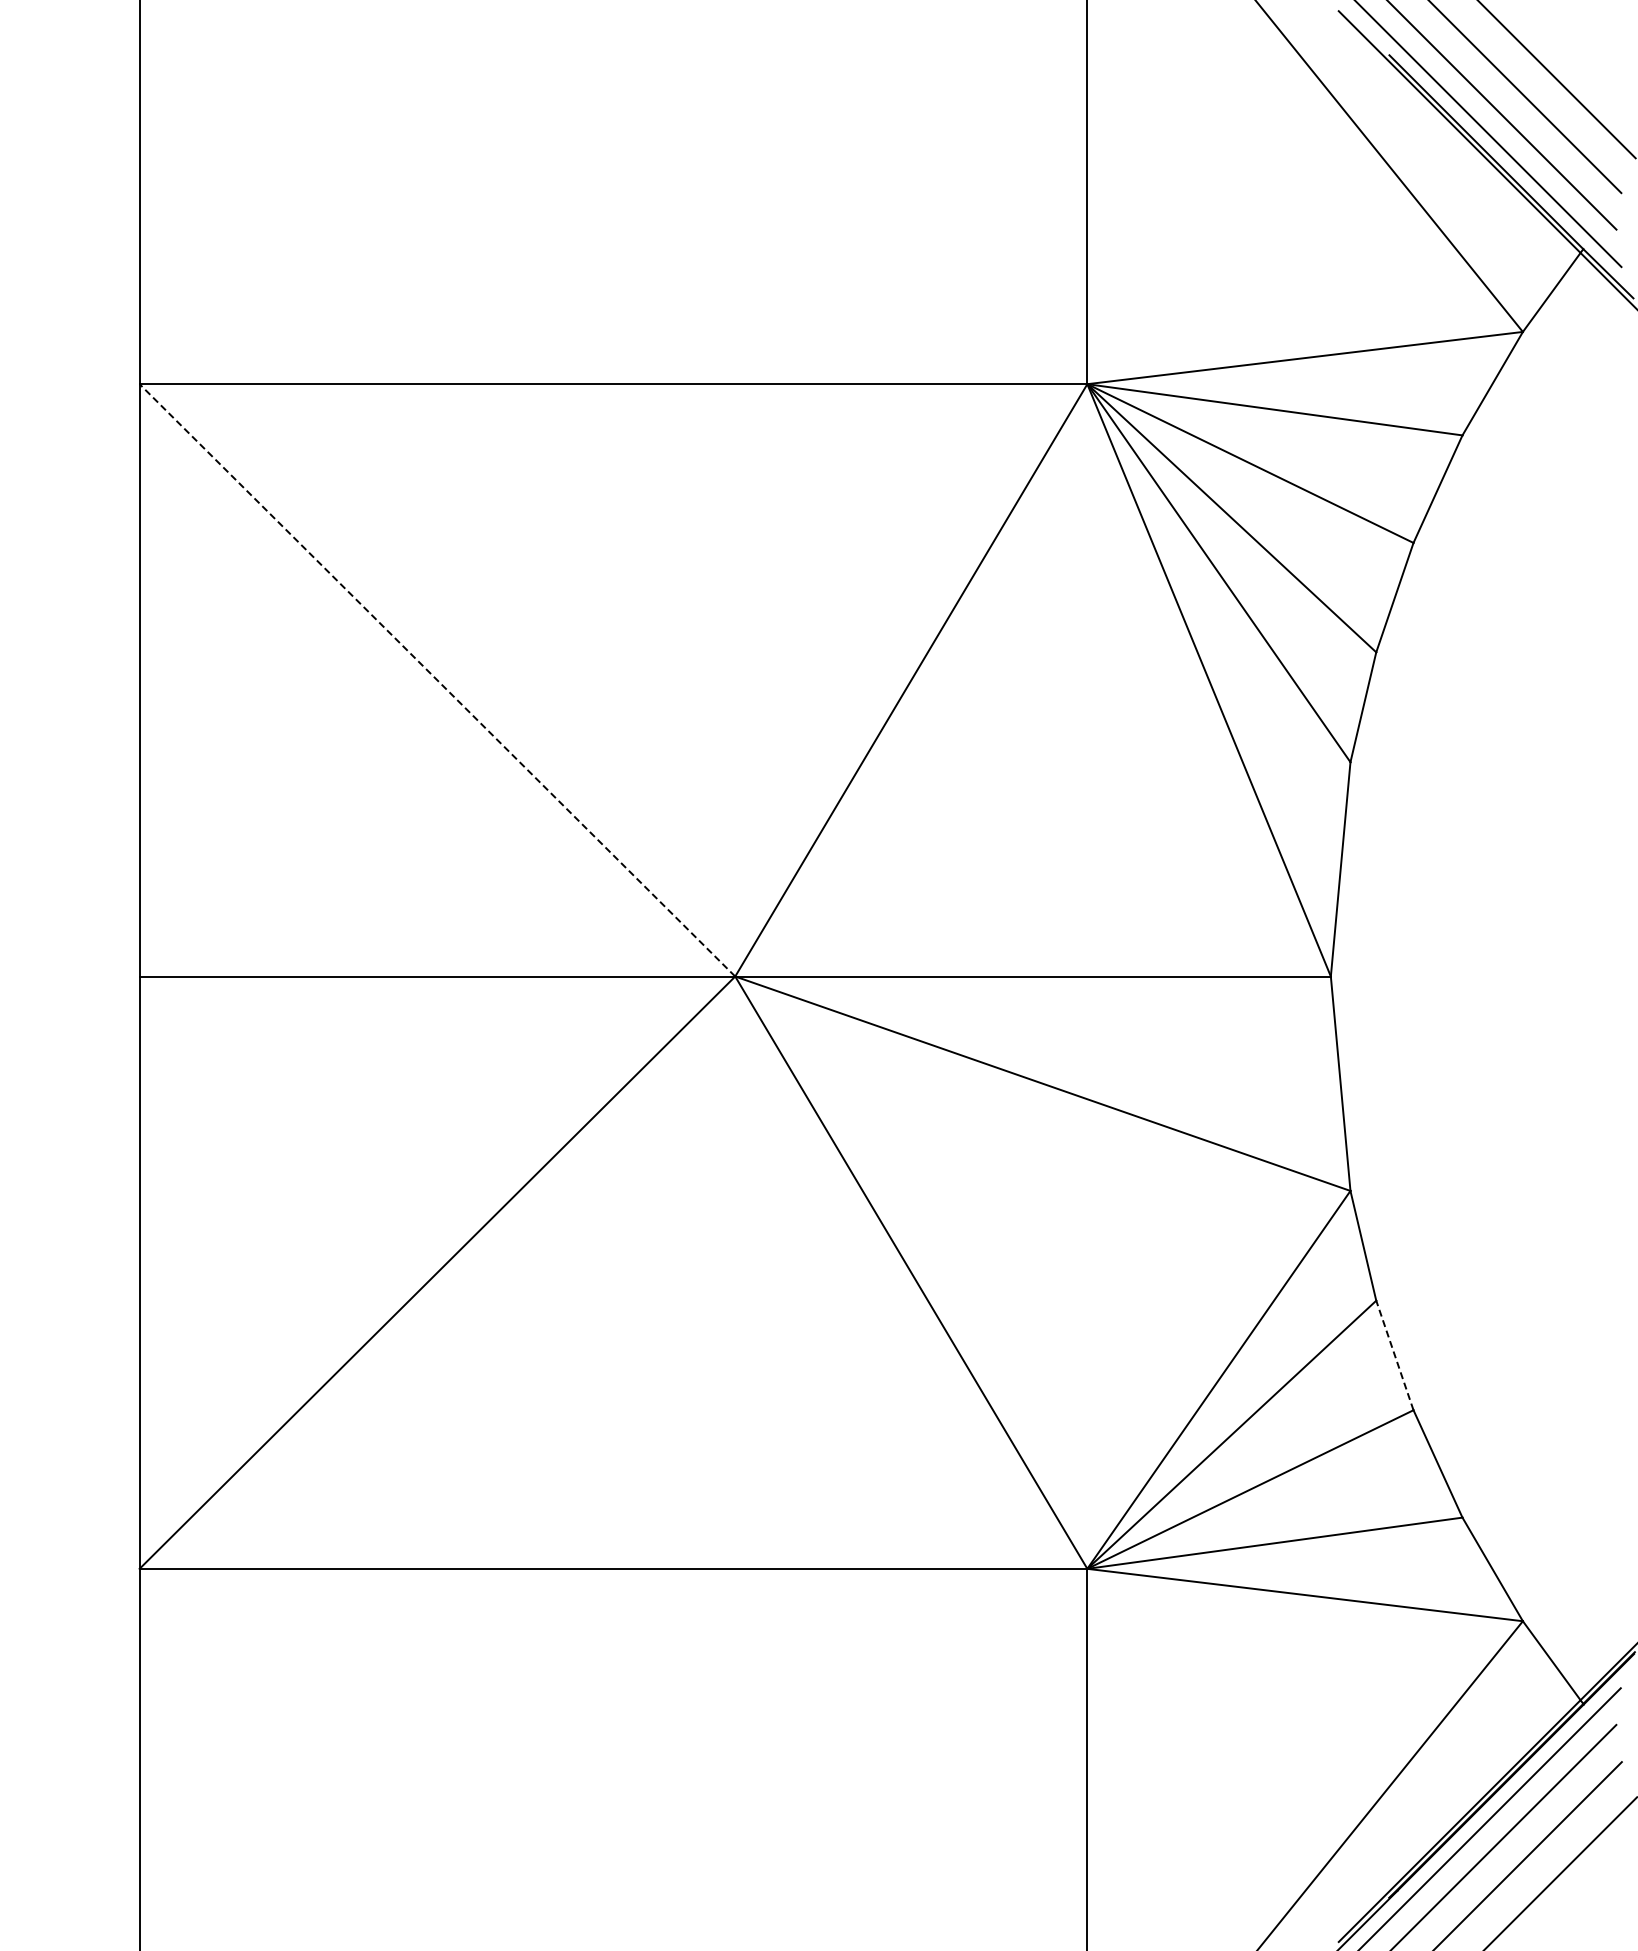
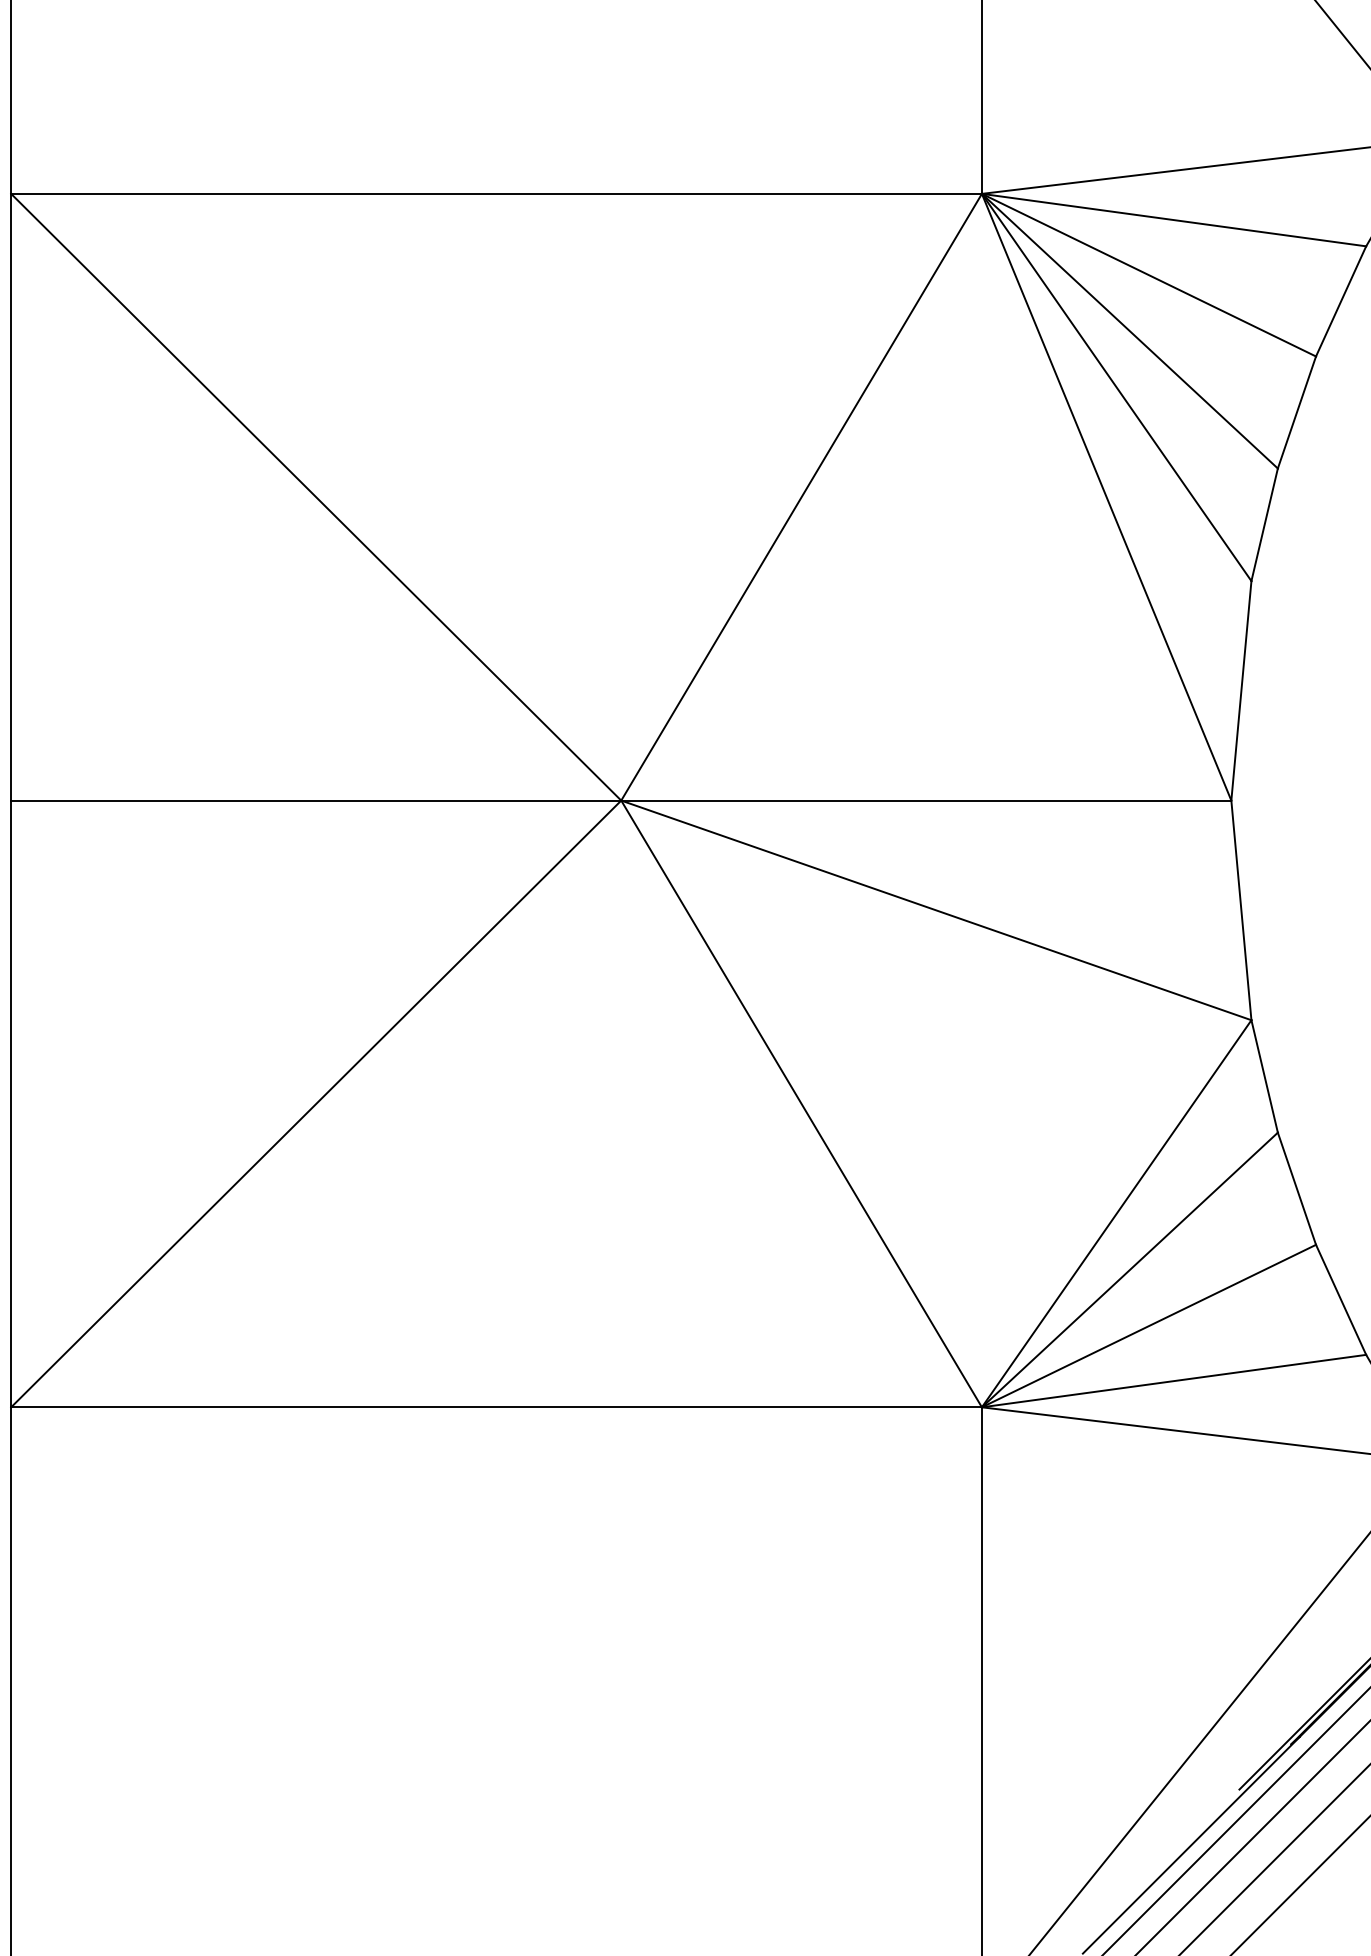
line: (437, 680) -> (316, 497), dashed -> solid
line: (1394, 1355) -> (1296, 1188), dashed -> solid

